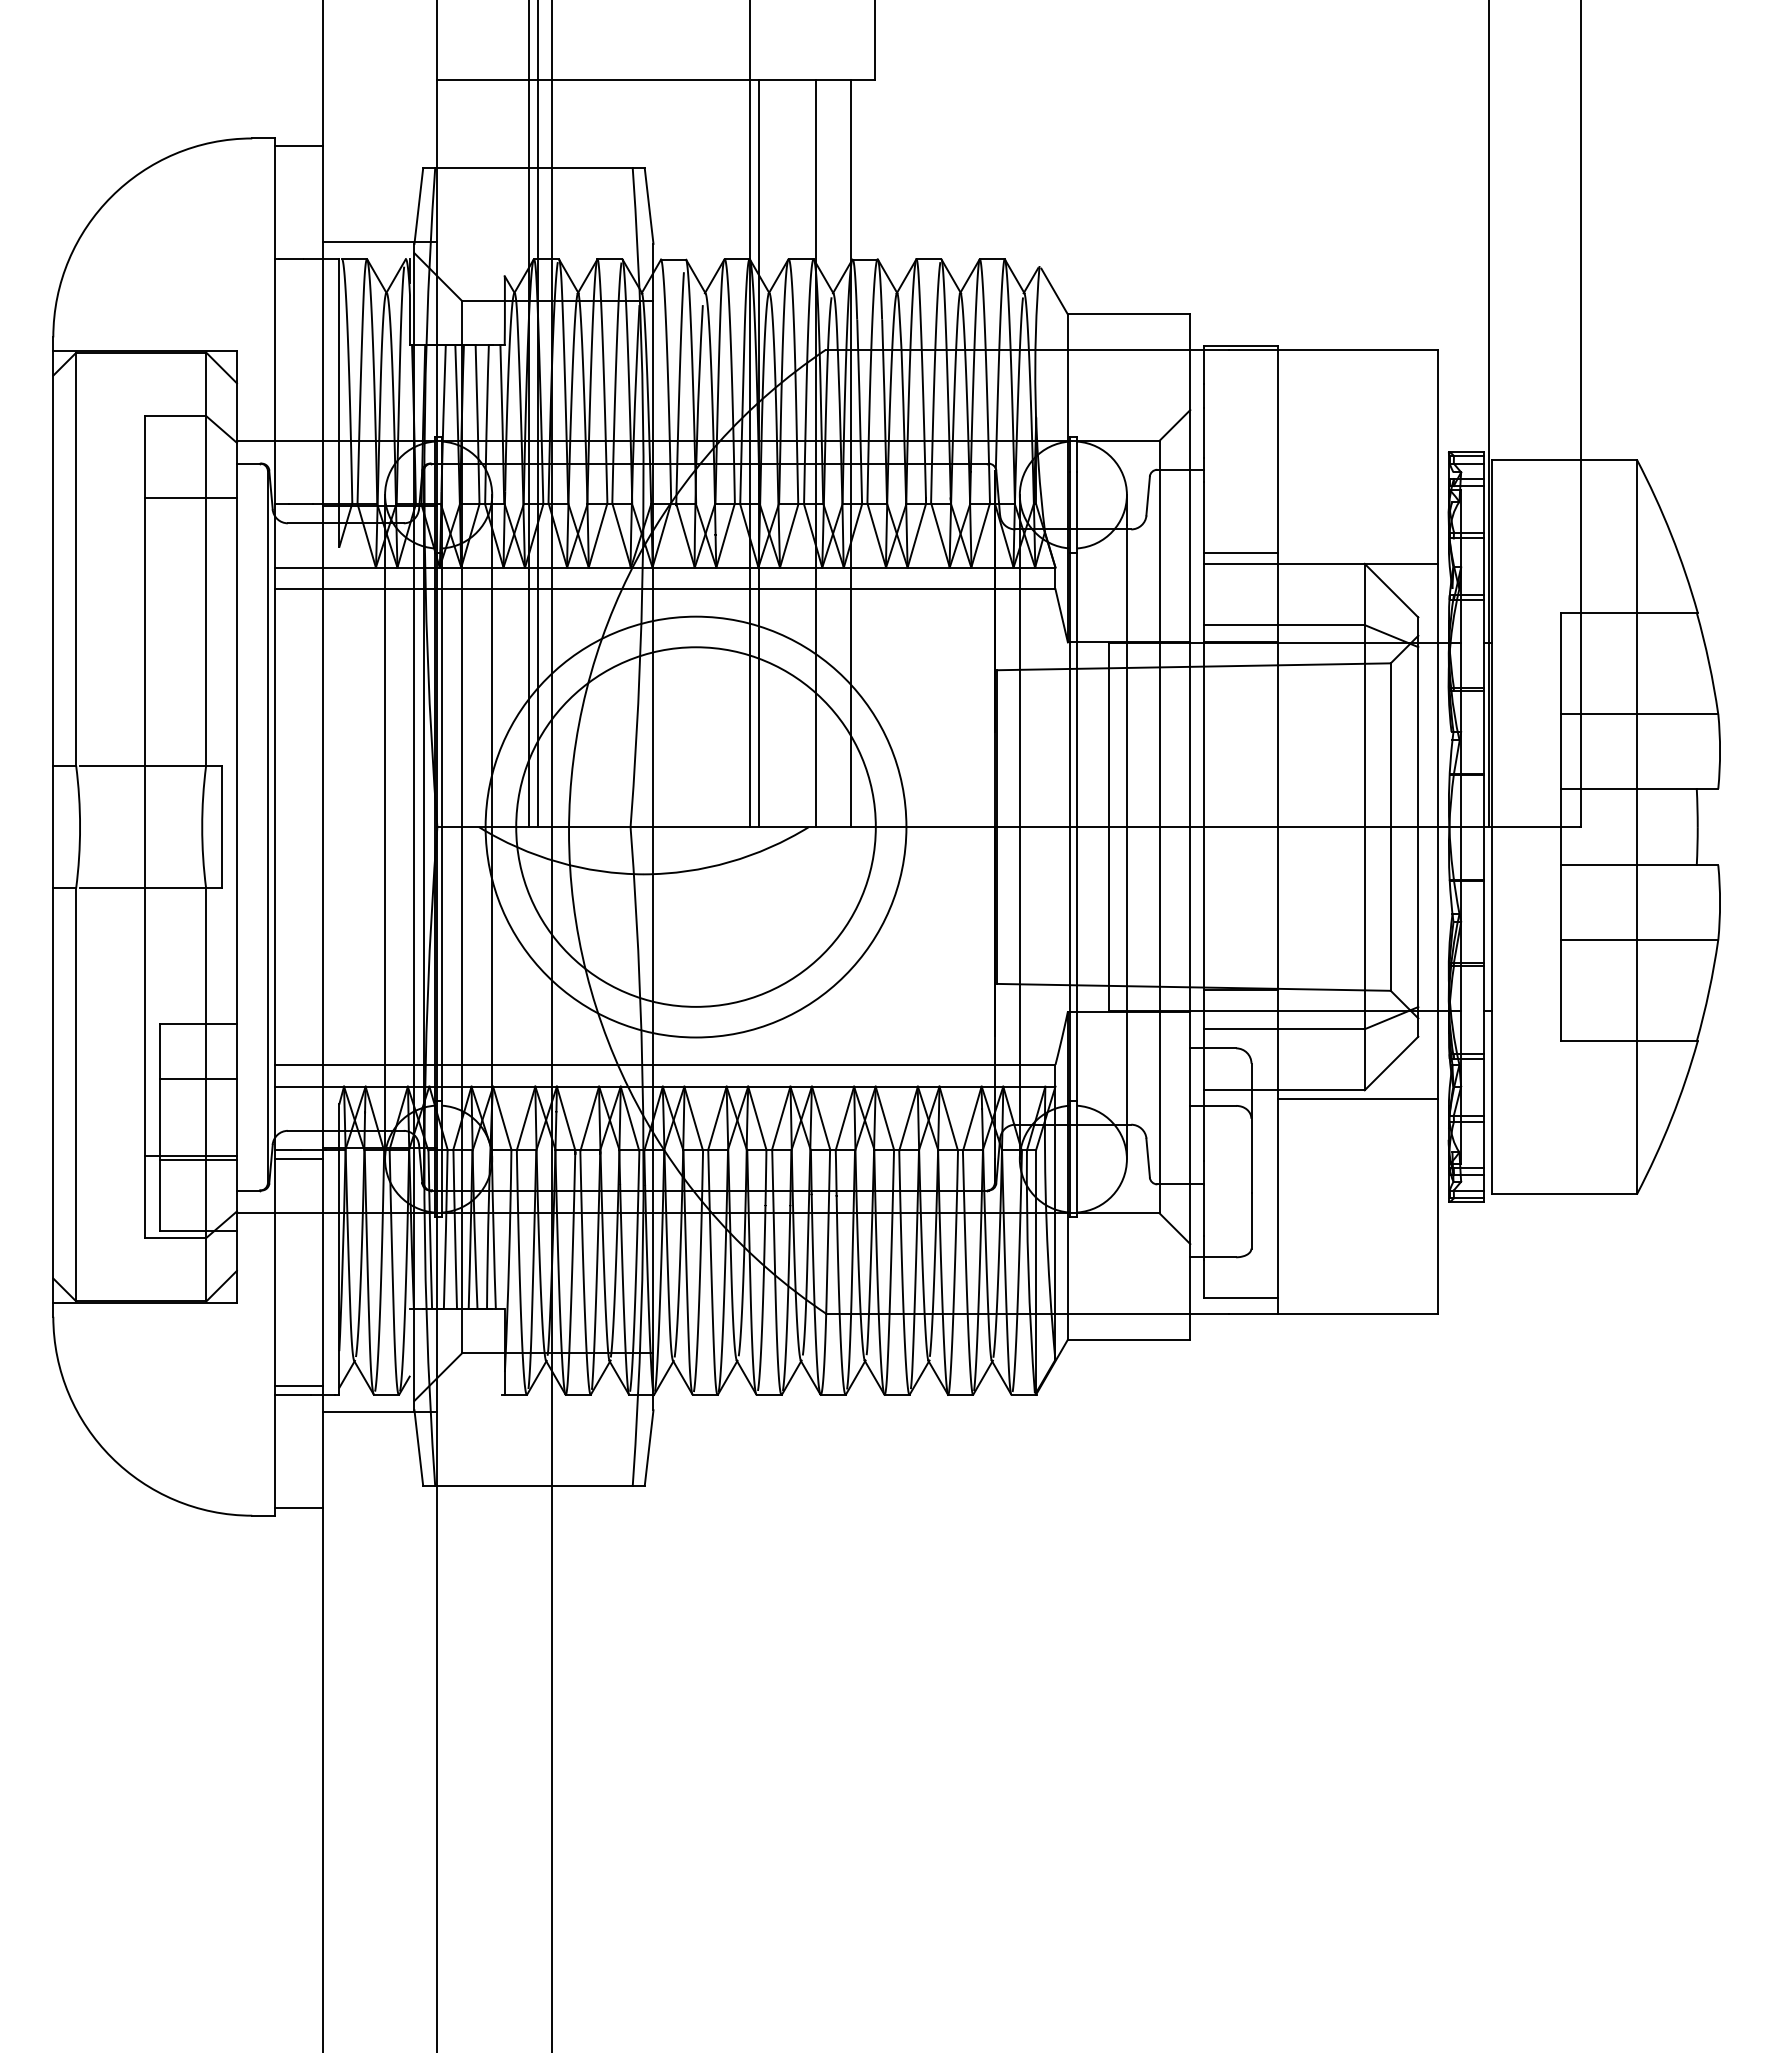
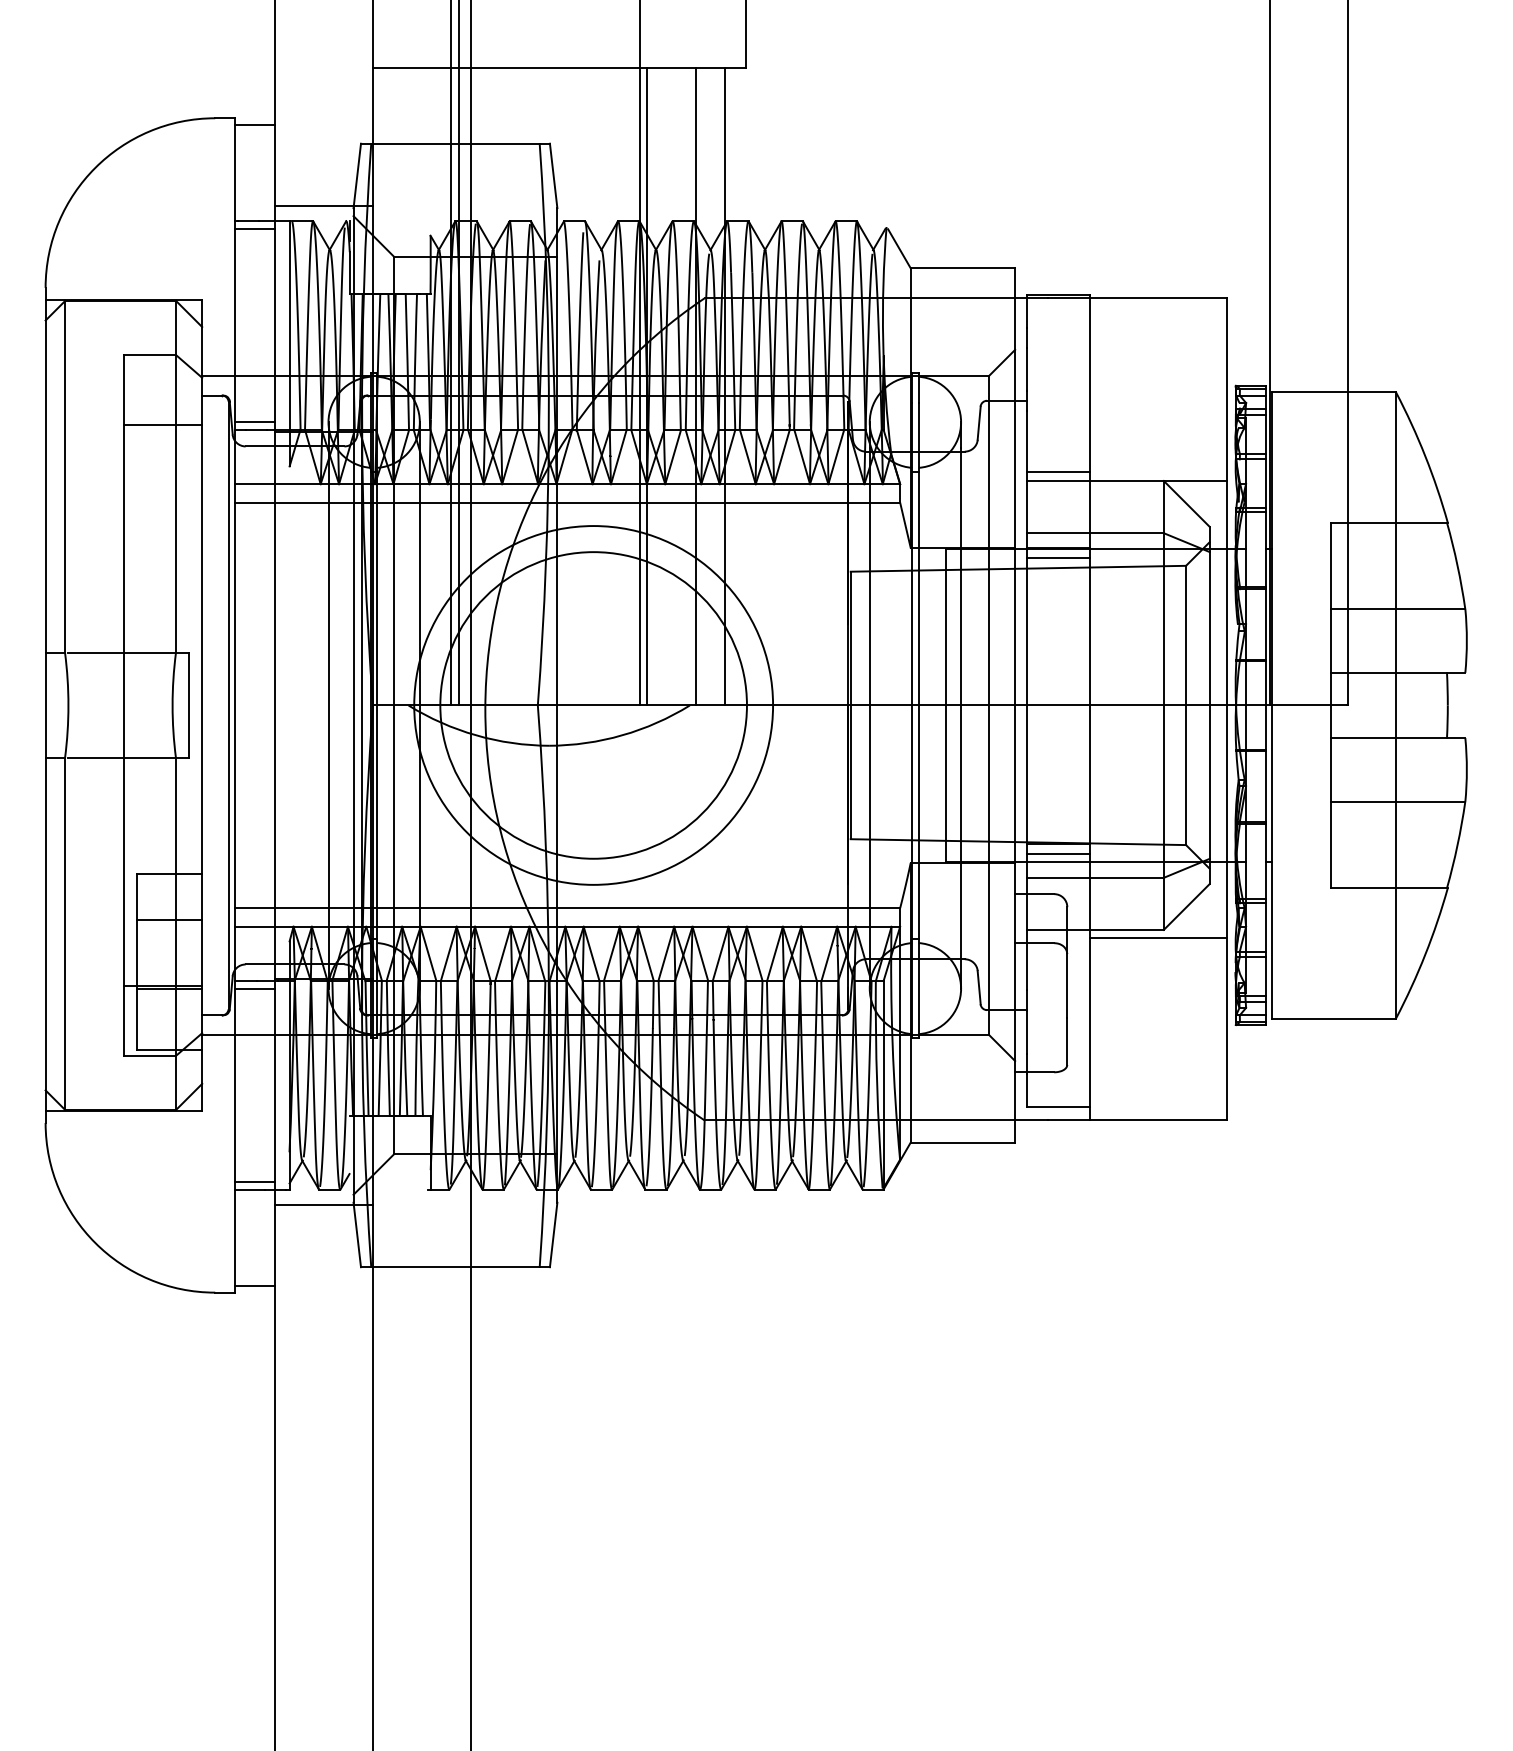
line: (298, 268) -> (254, 229), added
line: (298, 494) -> (254, 421), added
line: (1240, 654) -> (1057, 558), added
line: (1240, 1001) -> (1057, 854), added

